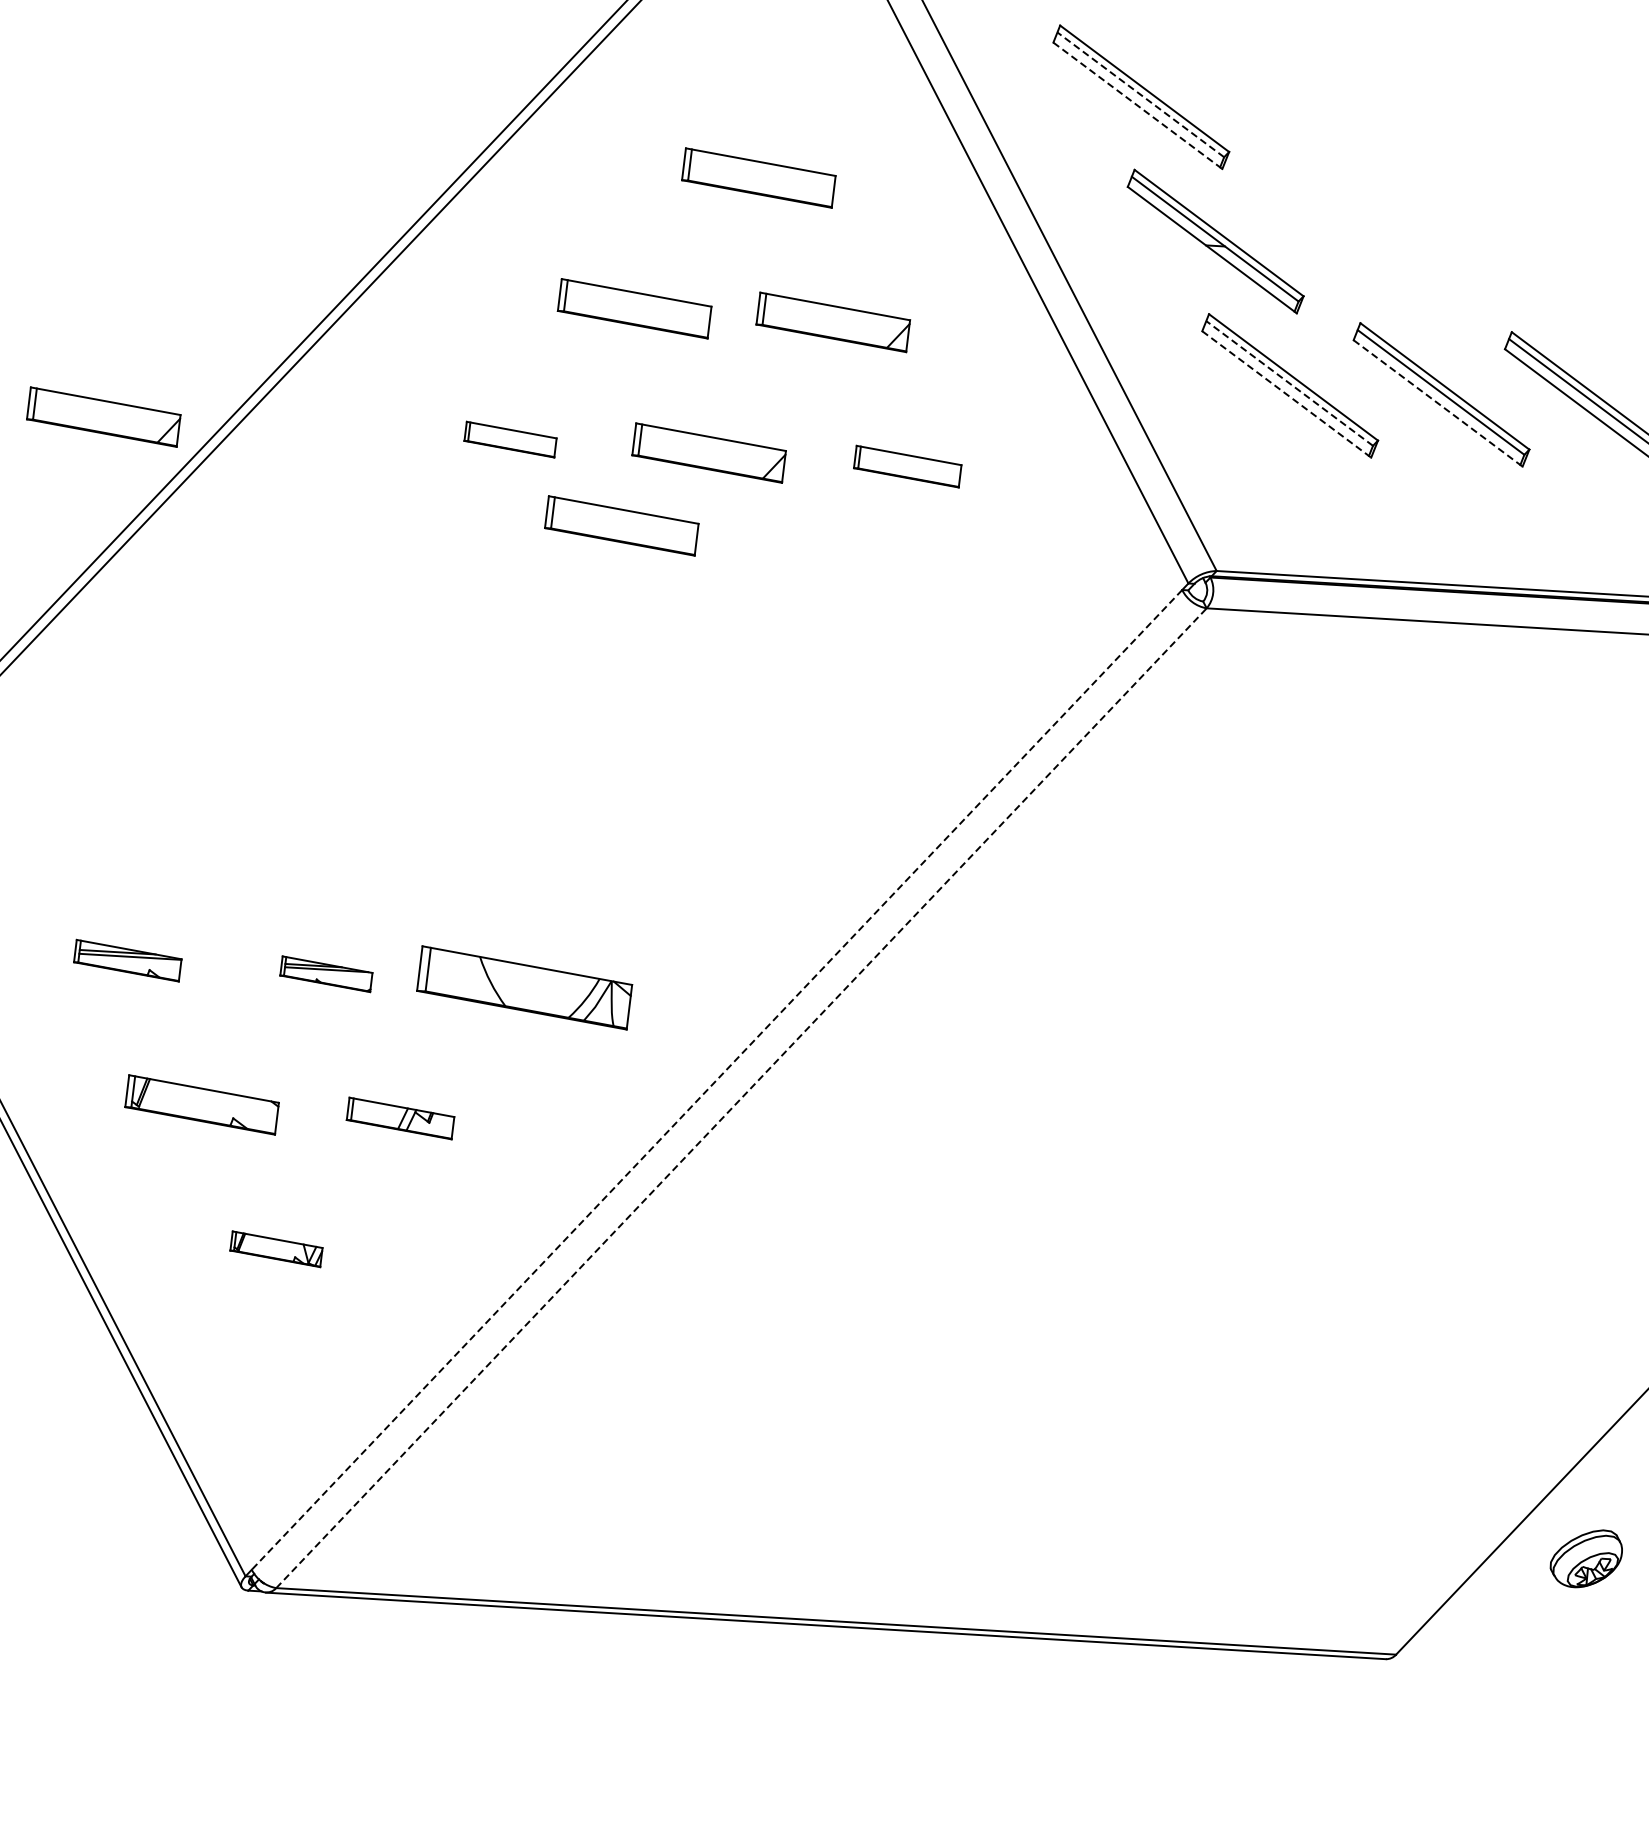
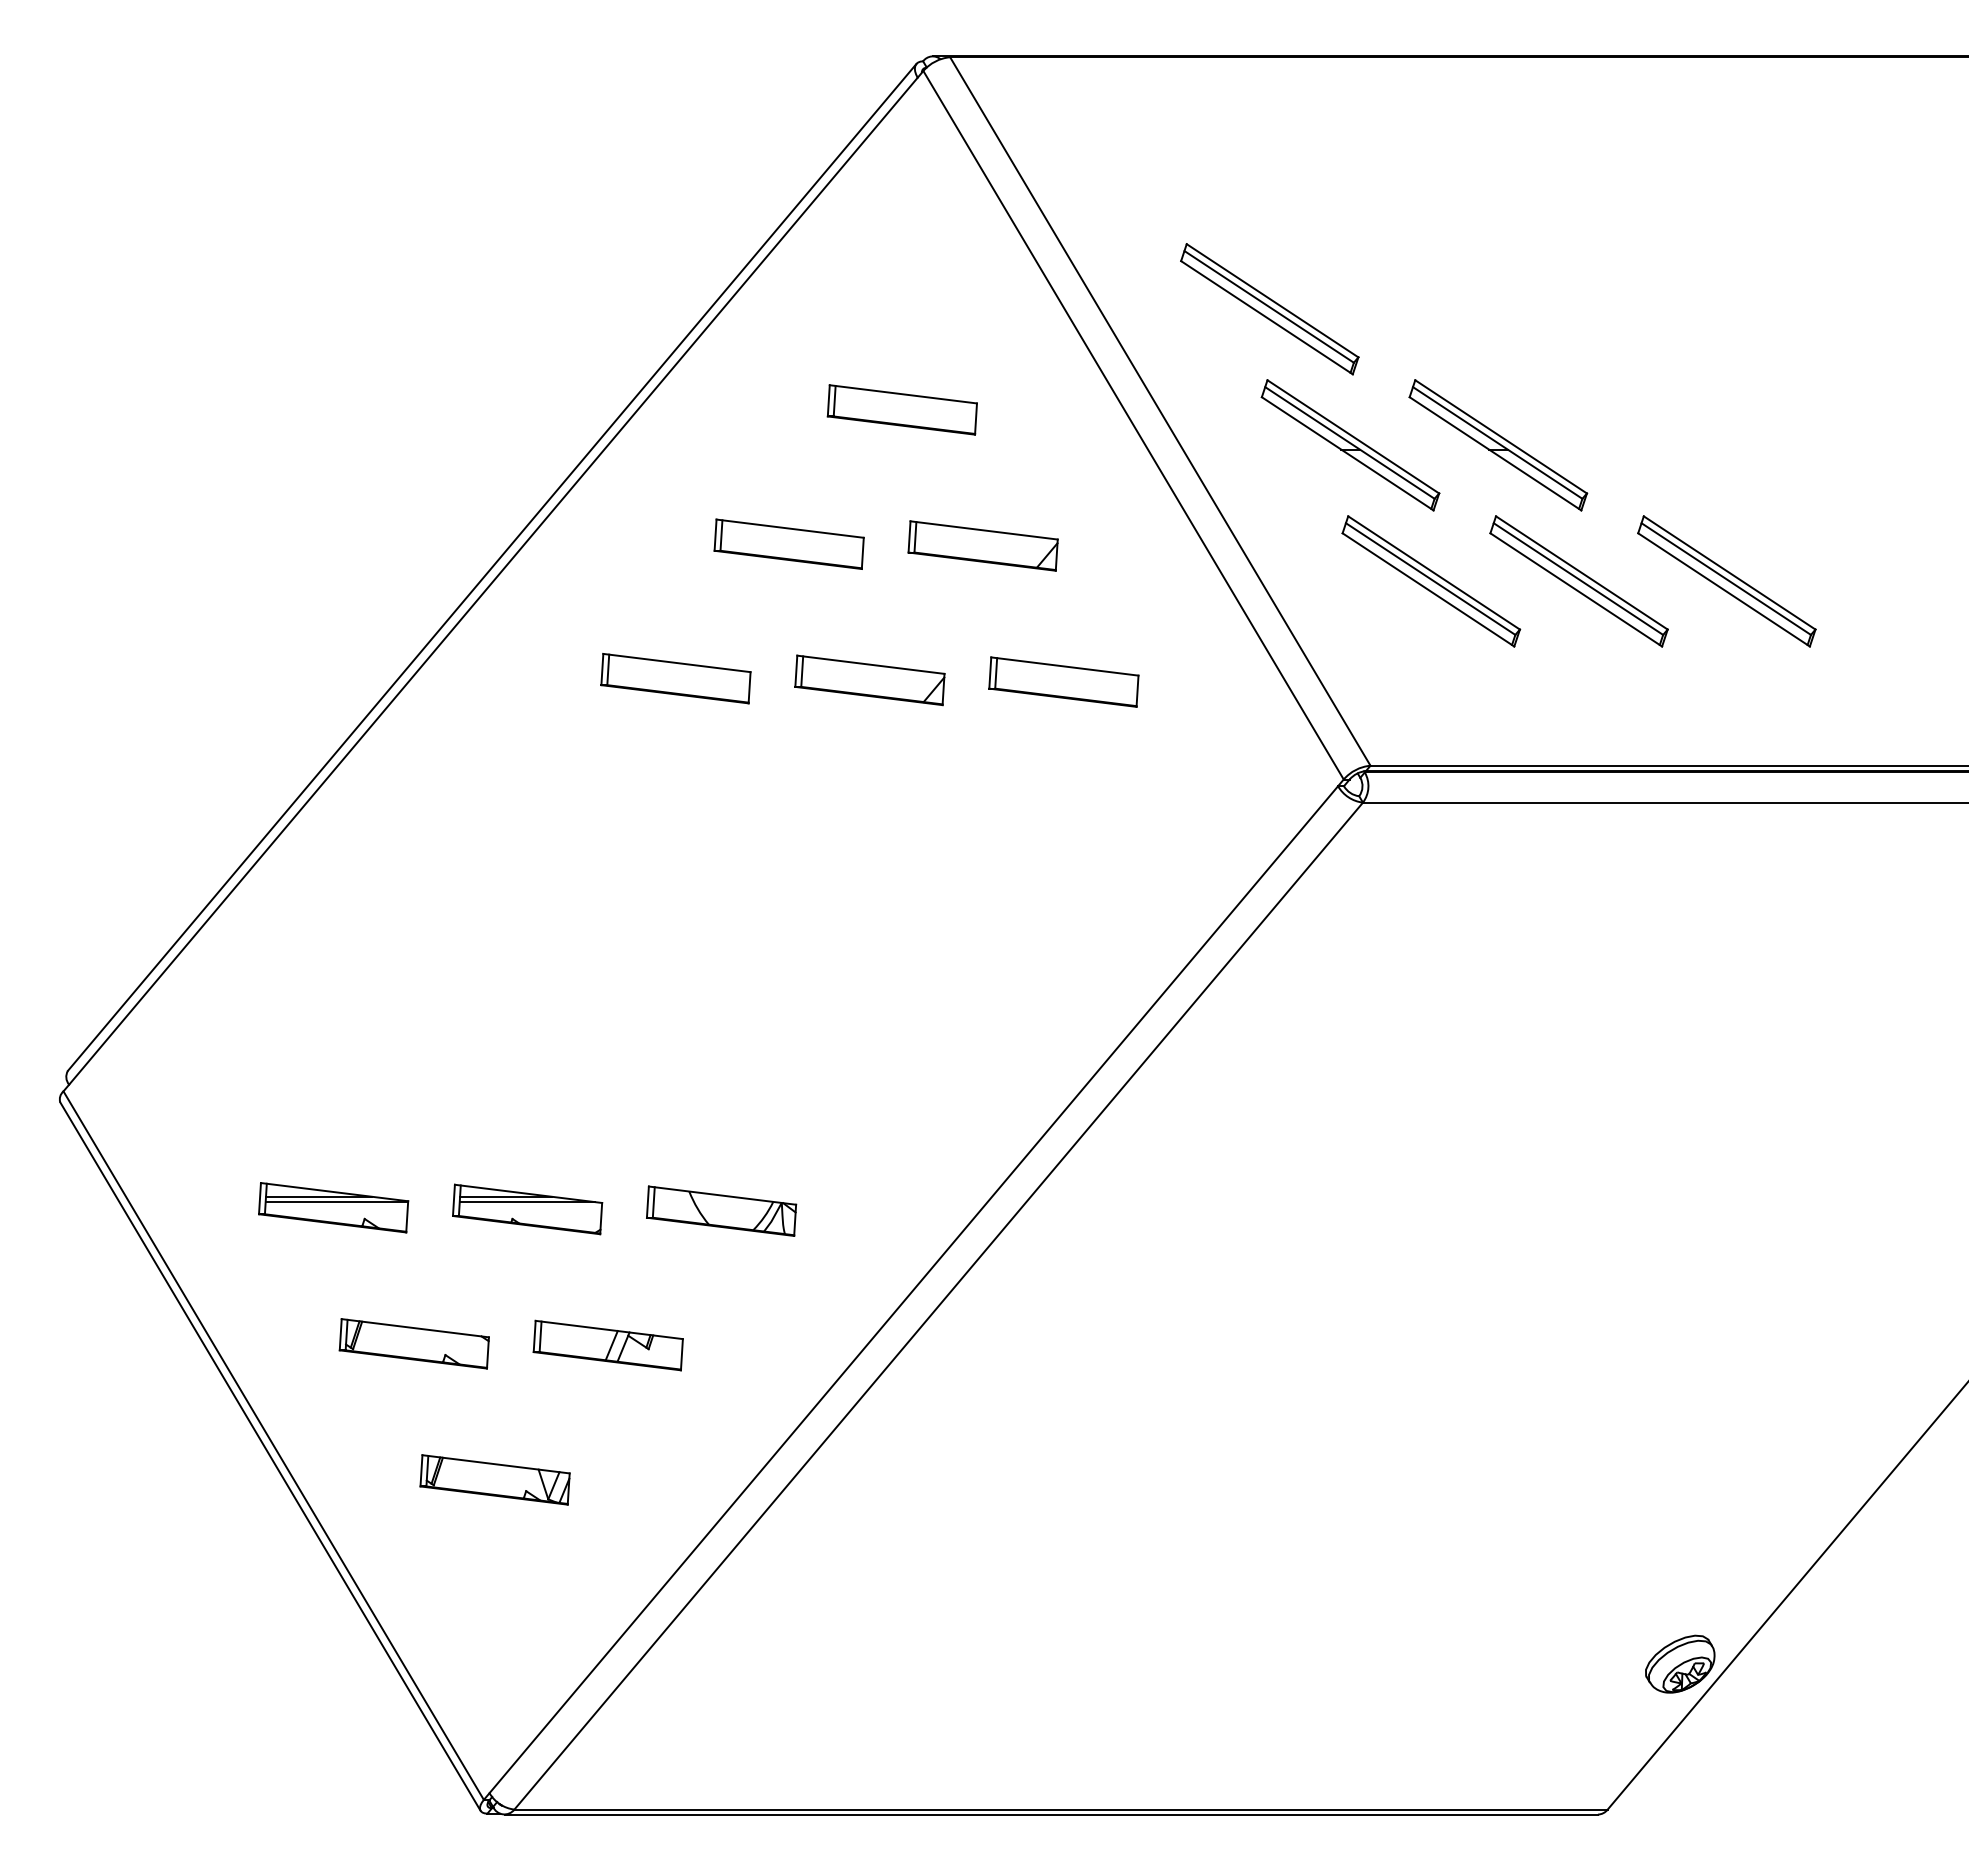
line: (1140, 94) -> (1268, 306), dashed -> solid
line: (1137, 105) -> (1266, 317), dashed -> solid
part: (1367, 250) -> (1498, 445), added
line: (1289, 382) -> (1430, 578), dashed -> solid
line: (1286, 394) -> (1428, 589), dashed -> solid
line: (1438, 403) -> (1576, 589), dashed -> solid
part: (103, 417) -> (278, 680), removed
part: (510, 439) -> (675, 678), size x1.67
part: (907, 466) -> (1063, 681), size x1.43
part: (621, 525) -> (788, 755), removed
part: (127, 960) -> (333, 1207), size x1.43
part: (326, 974) -> (527, 1209), size x1.67
part: (524, 987) -> (721, 1210), size x0.71
line: (716, 1080) -> (913, 1290), dashed -> solid
line: (742, 1097) -> (939, 1305), dashed -> solid
part: (399, 1118) -> (607, 1345), size x1.43
part: (275, 1248) -> (494, 1479), size x1.67
part: (1586, 1557) -> (1680, 1663), moved

